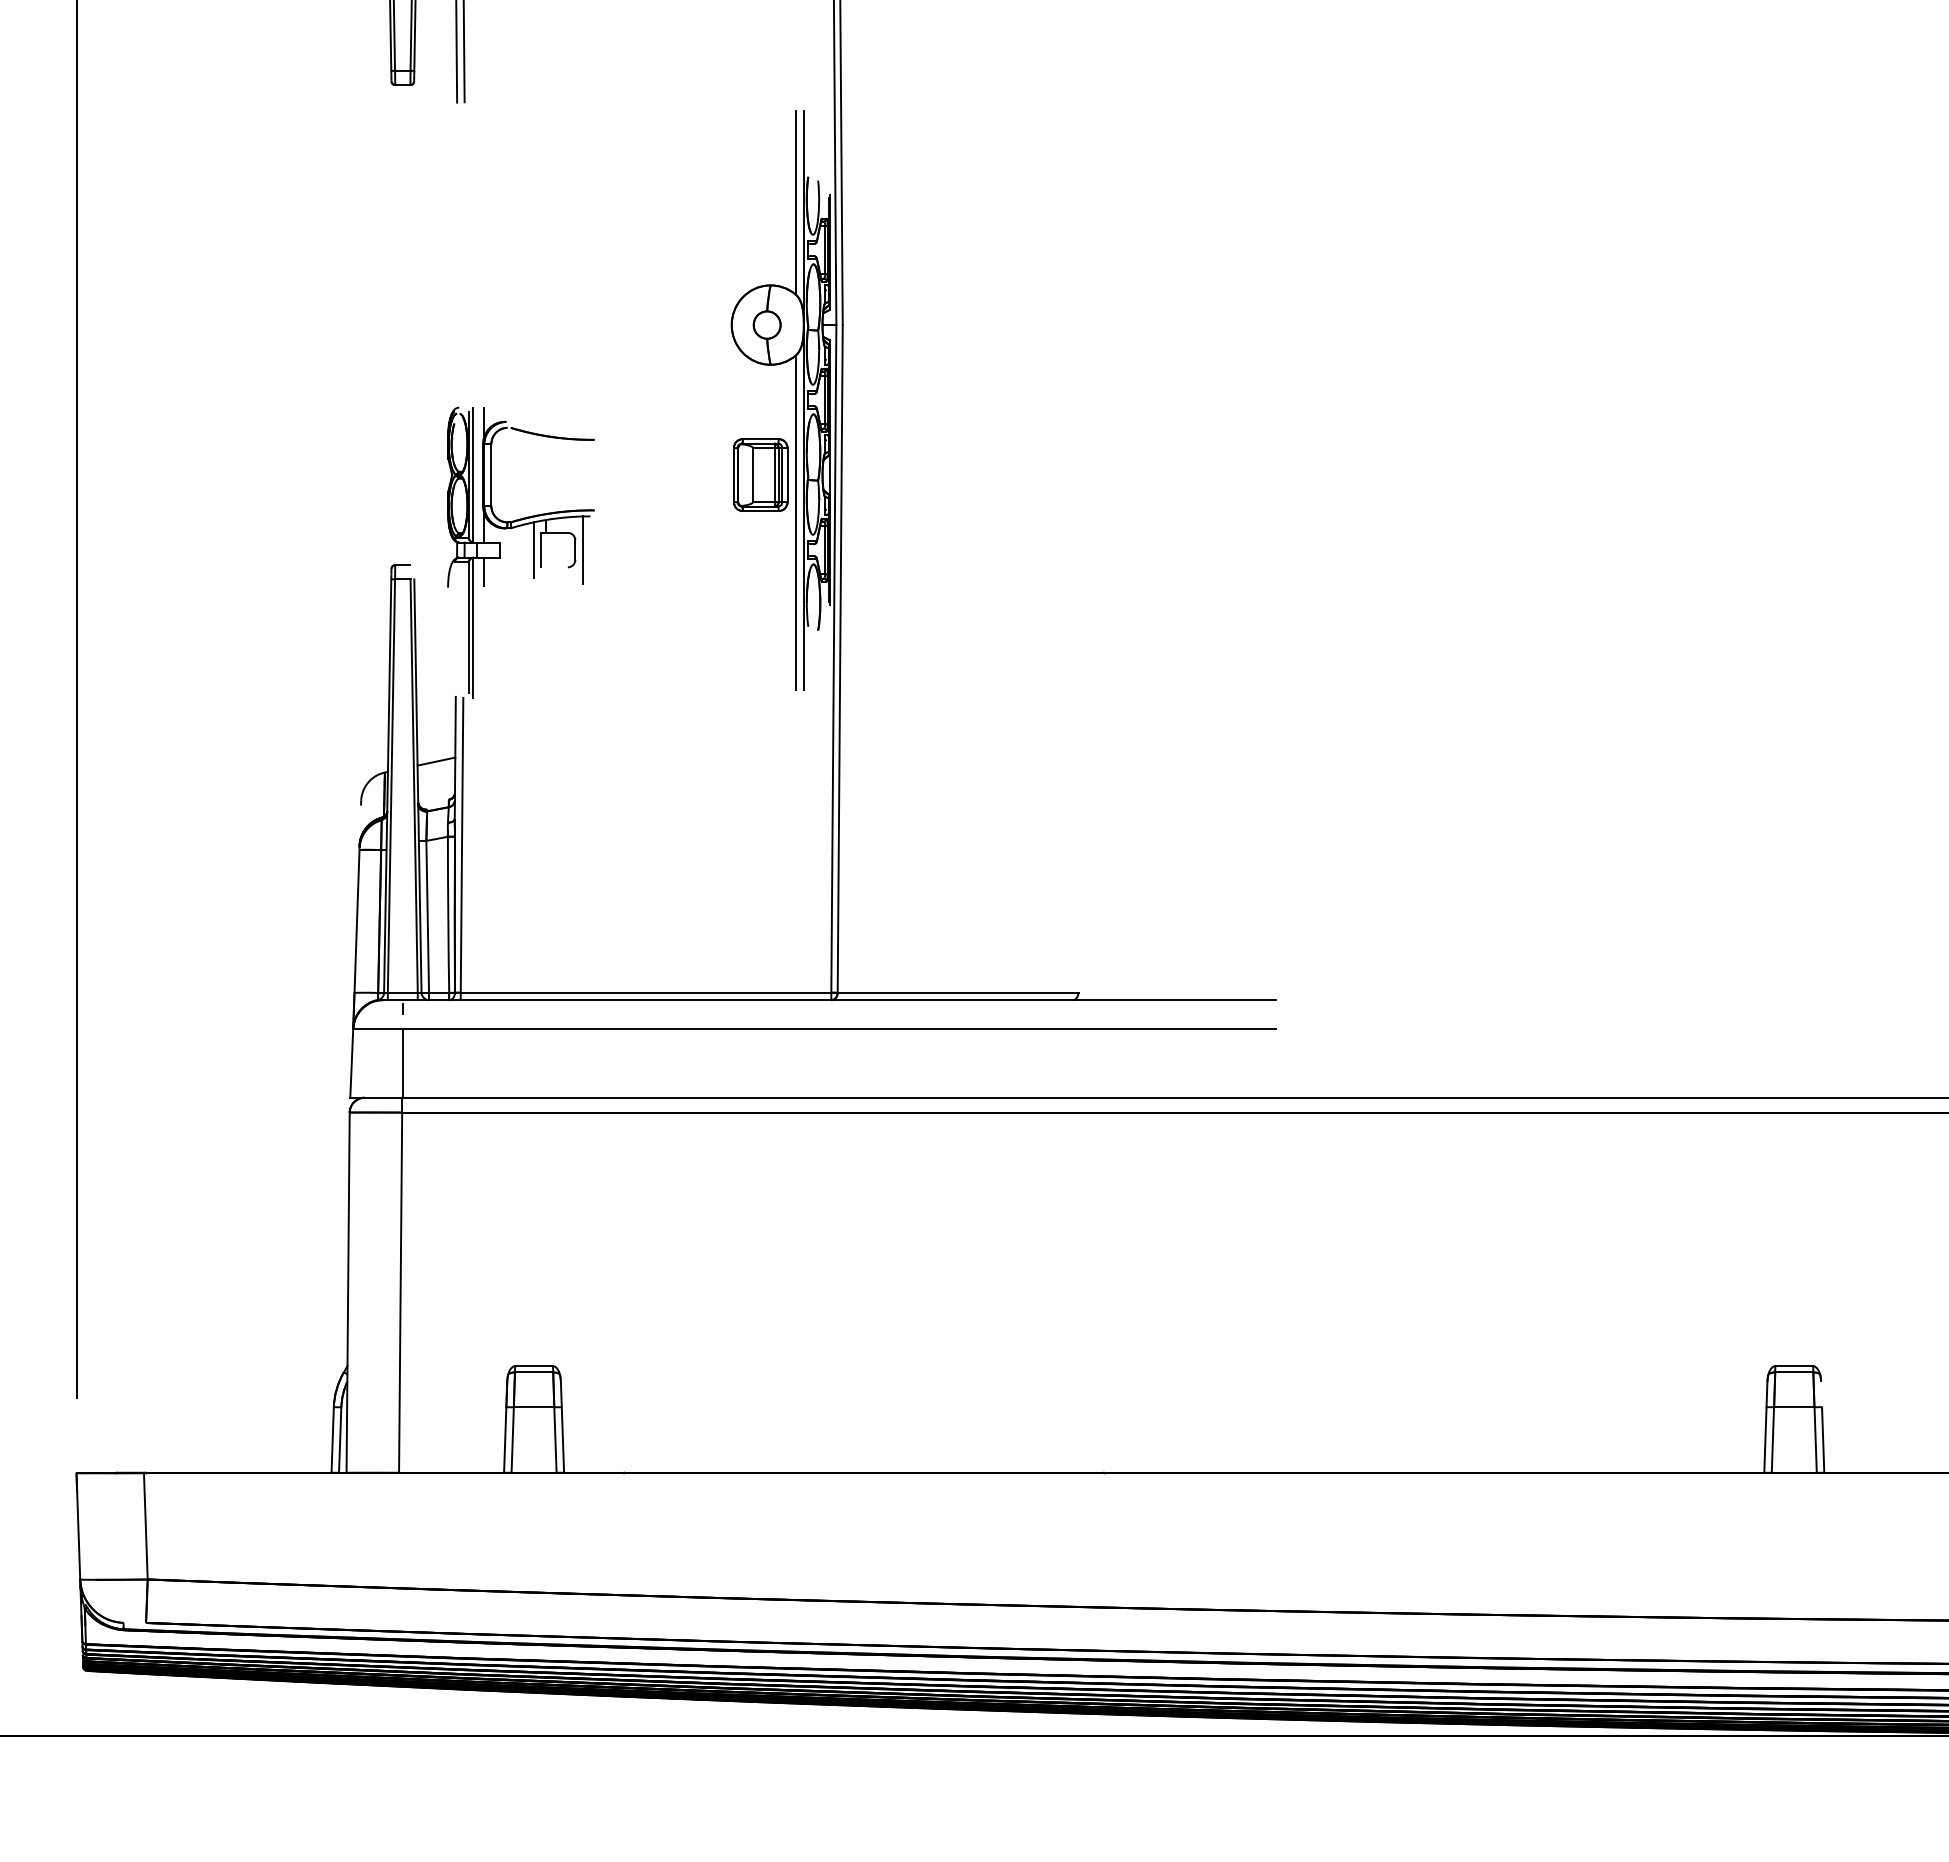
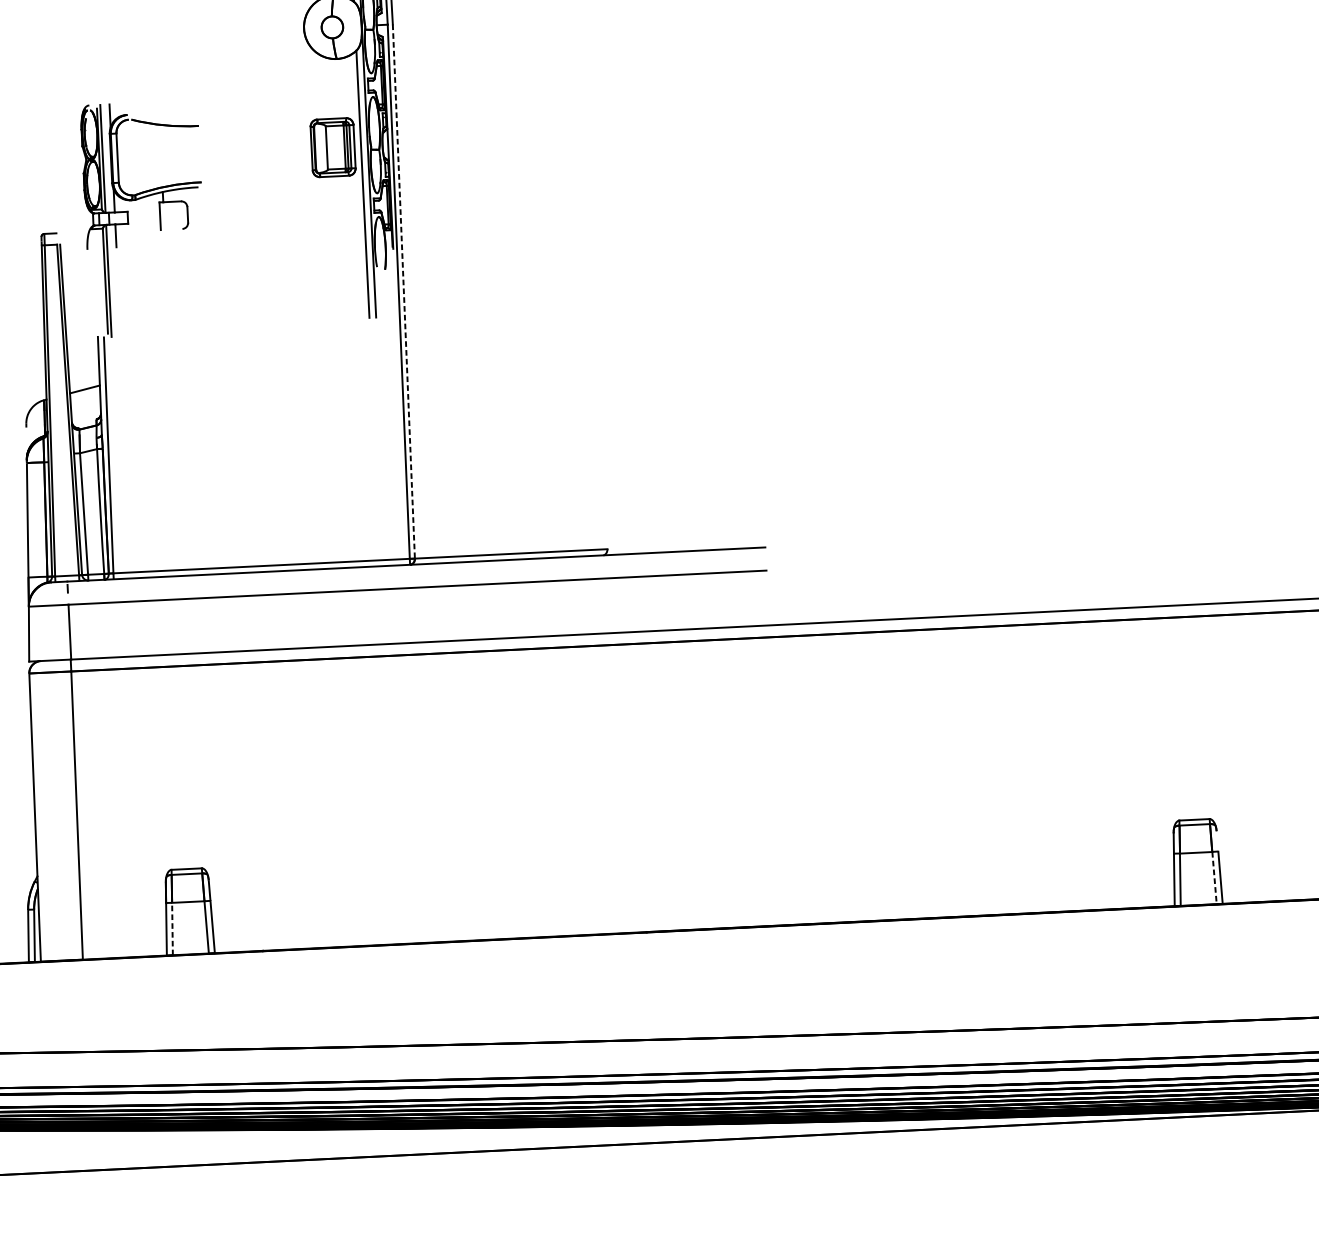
line: (533, 549) -> (154, 216), removed
line: (582, 549) -> (193, 214), removed
line: (840, 658) -> (404, 291), solid -> dashed
line: (512, 1440) -> (172, 929), solid -> dashed
line: (1815, 1440) -> (1214, 878), solid -> dashed

